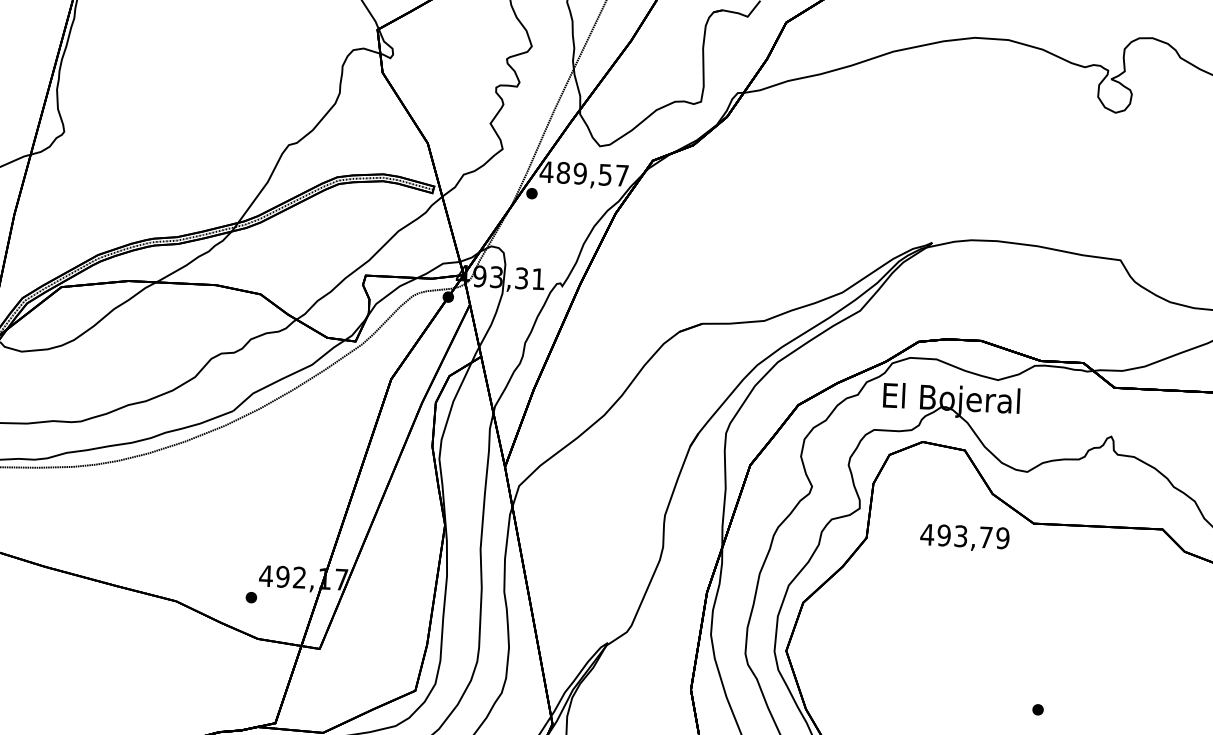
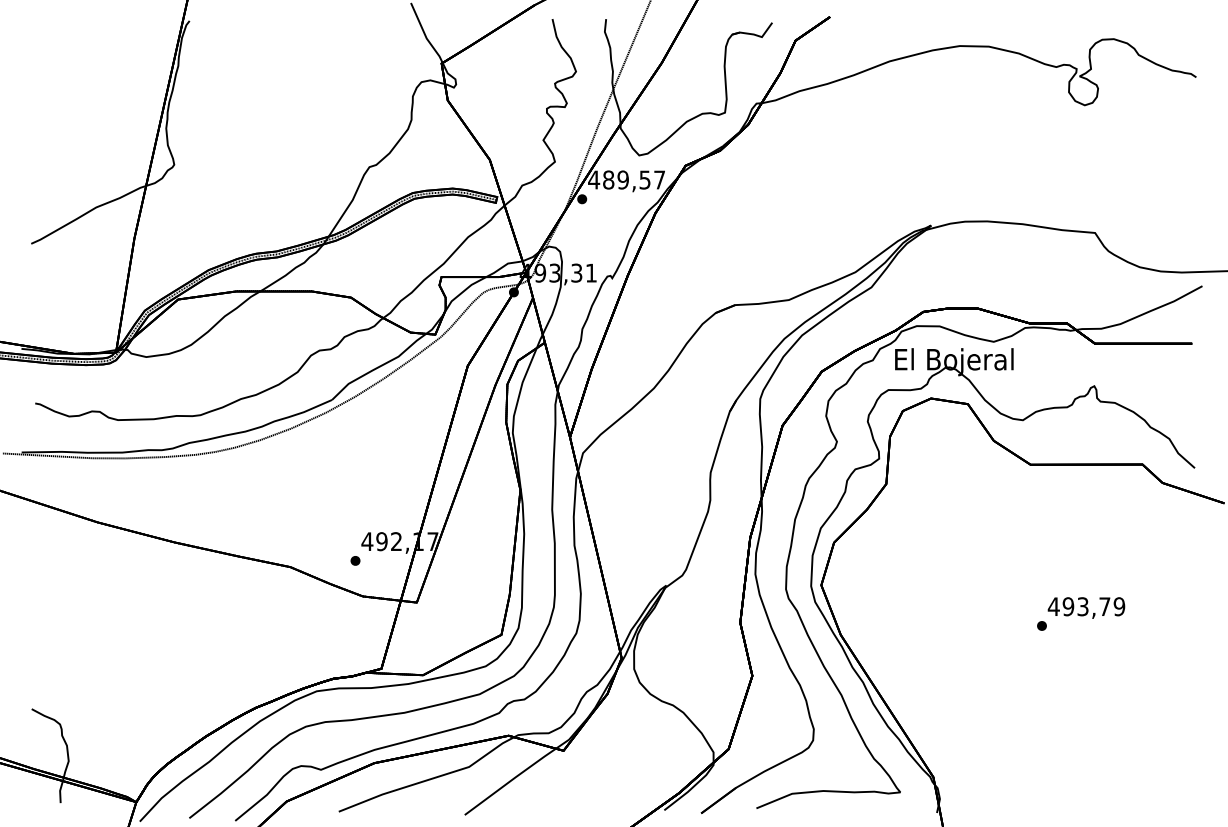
text: (964, 537) -> (1086, 607), moved

